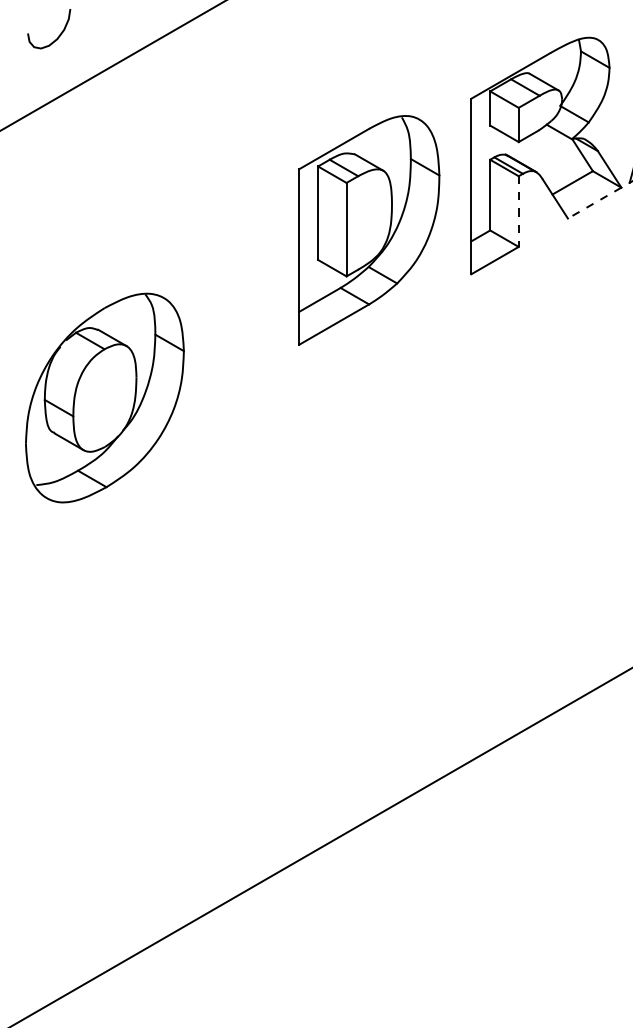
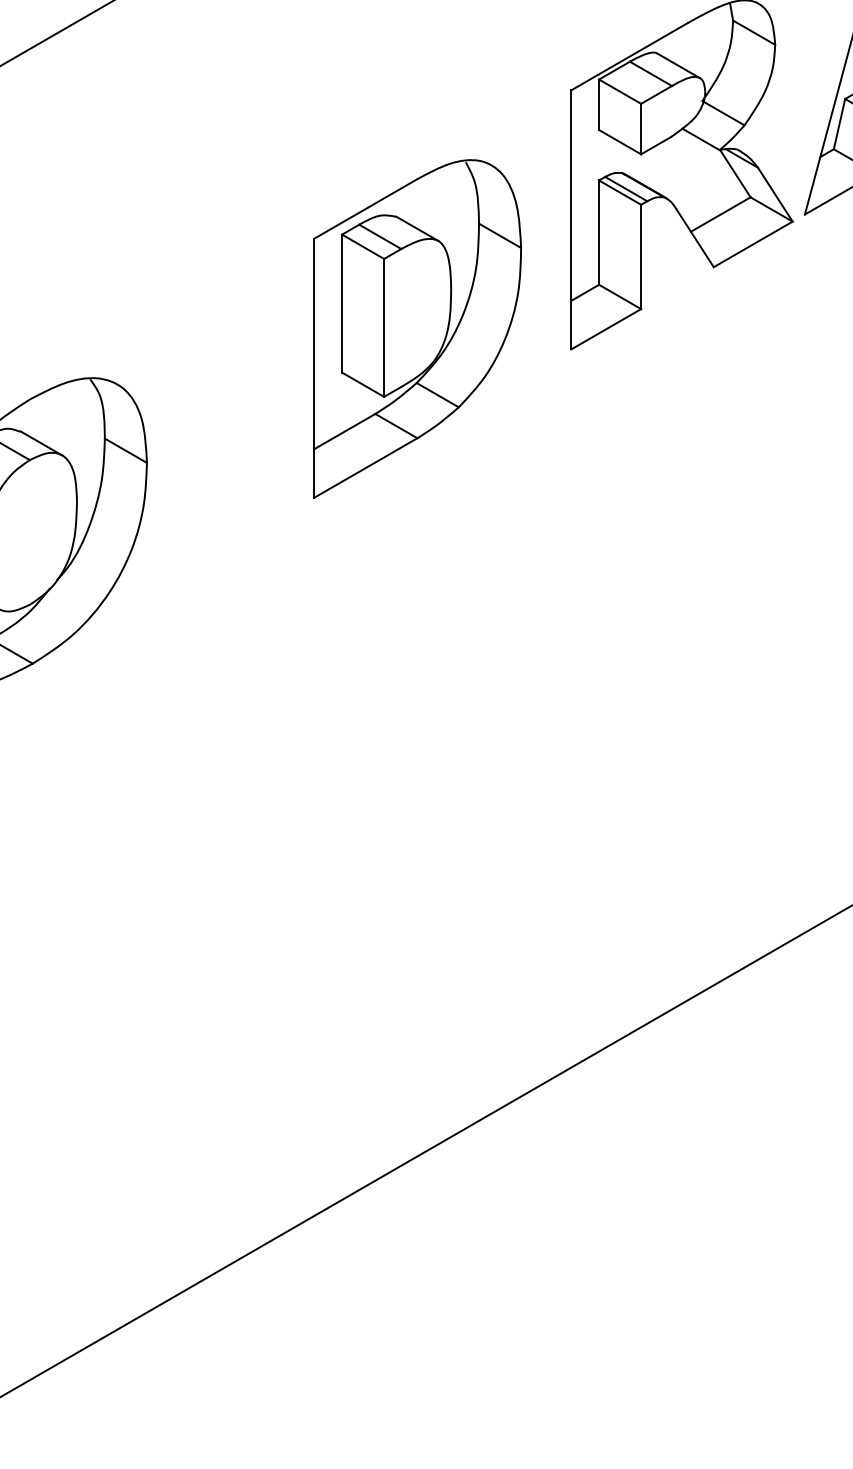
line: (594, 203) -> (752, 245), dashed -> solid
line: (518, 212) -> (640, 258), dashed -> solid
part: (369, 230) -> (417, 329), moved

